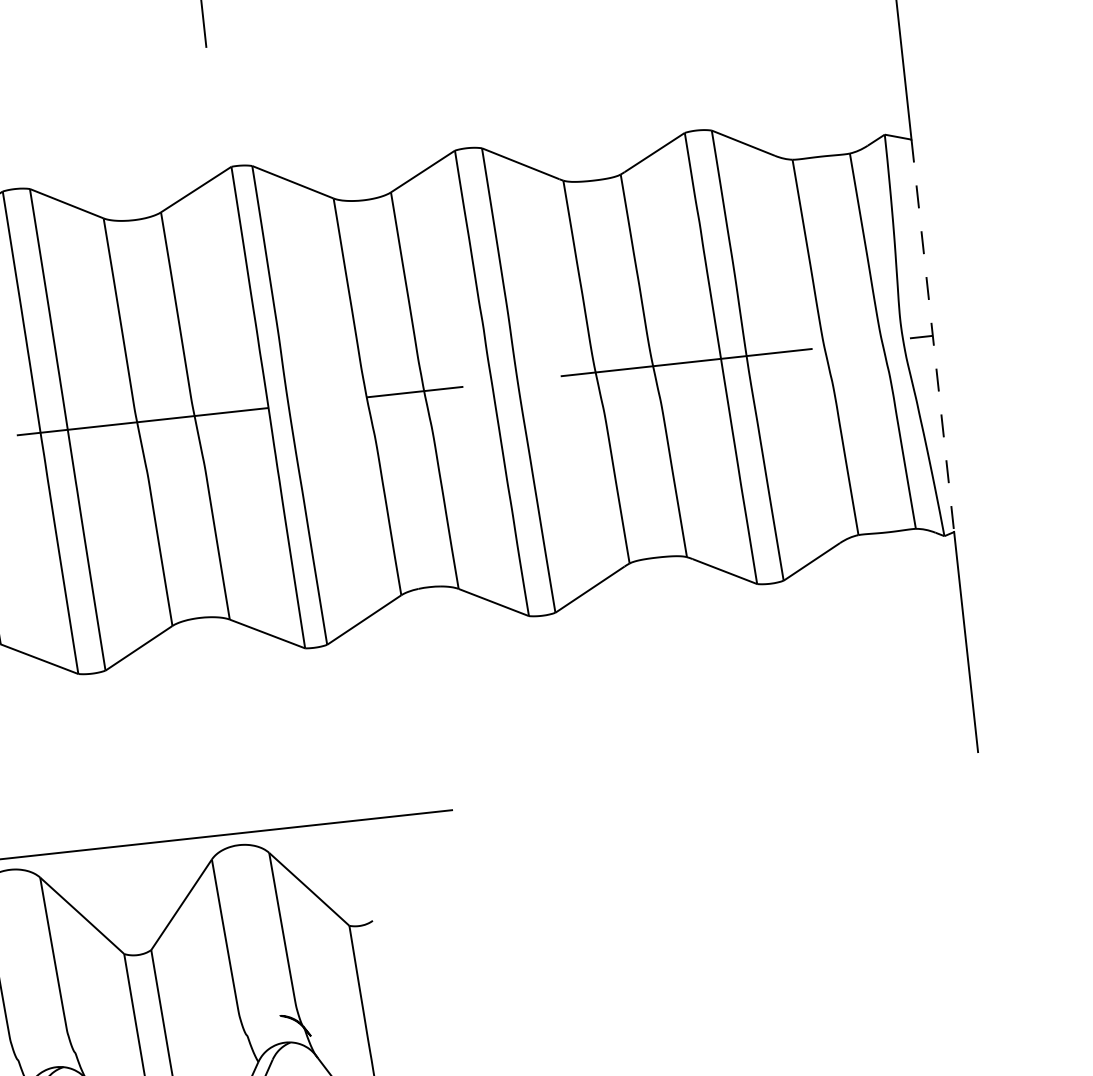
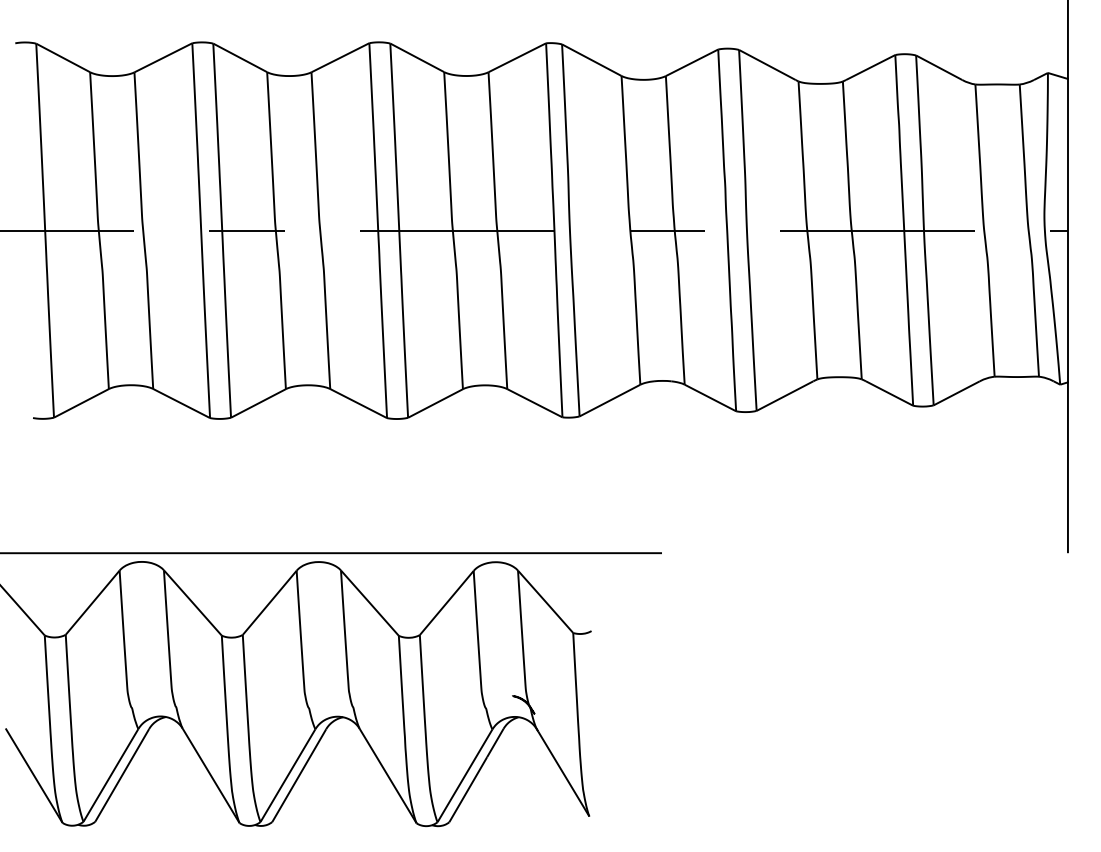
line: (932, 335) -> (1067, 230), dashed -> solid

